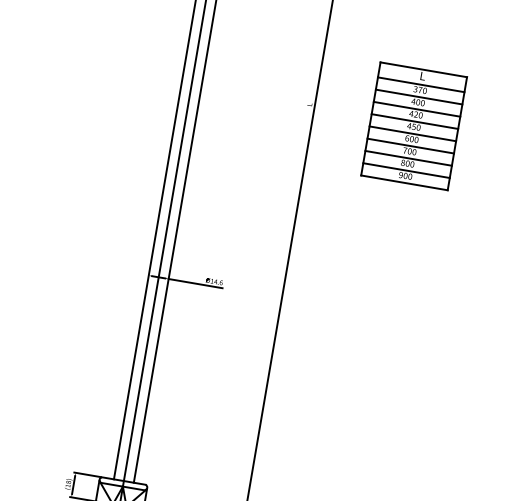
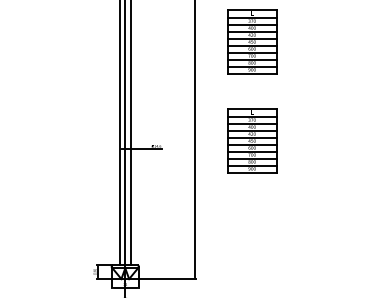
part: (385, 300) -> (252, 140), added

